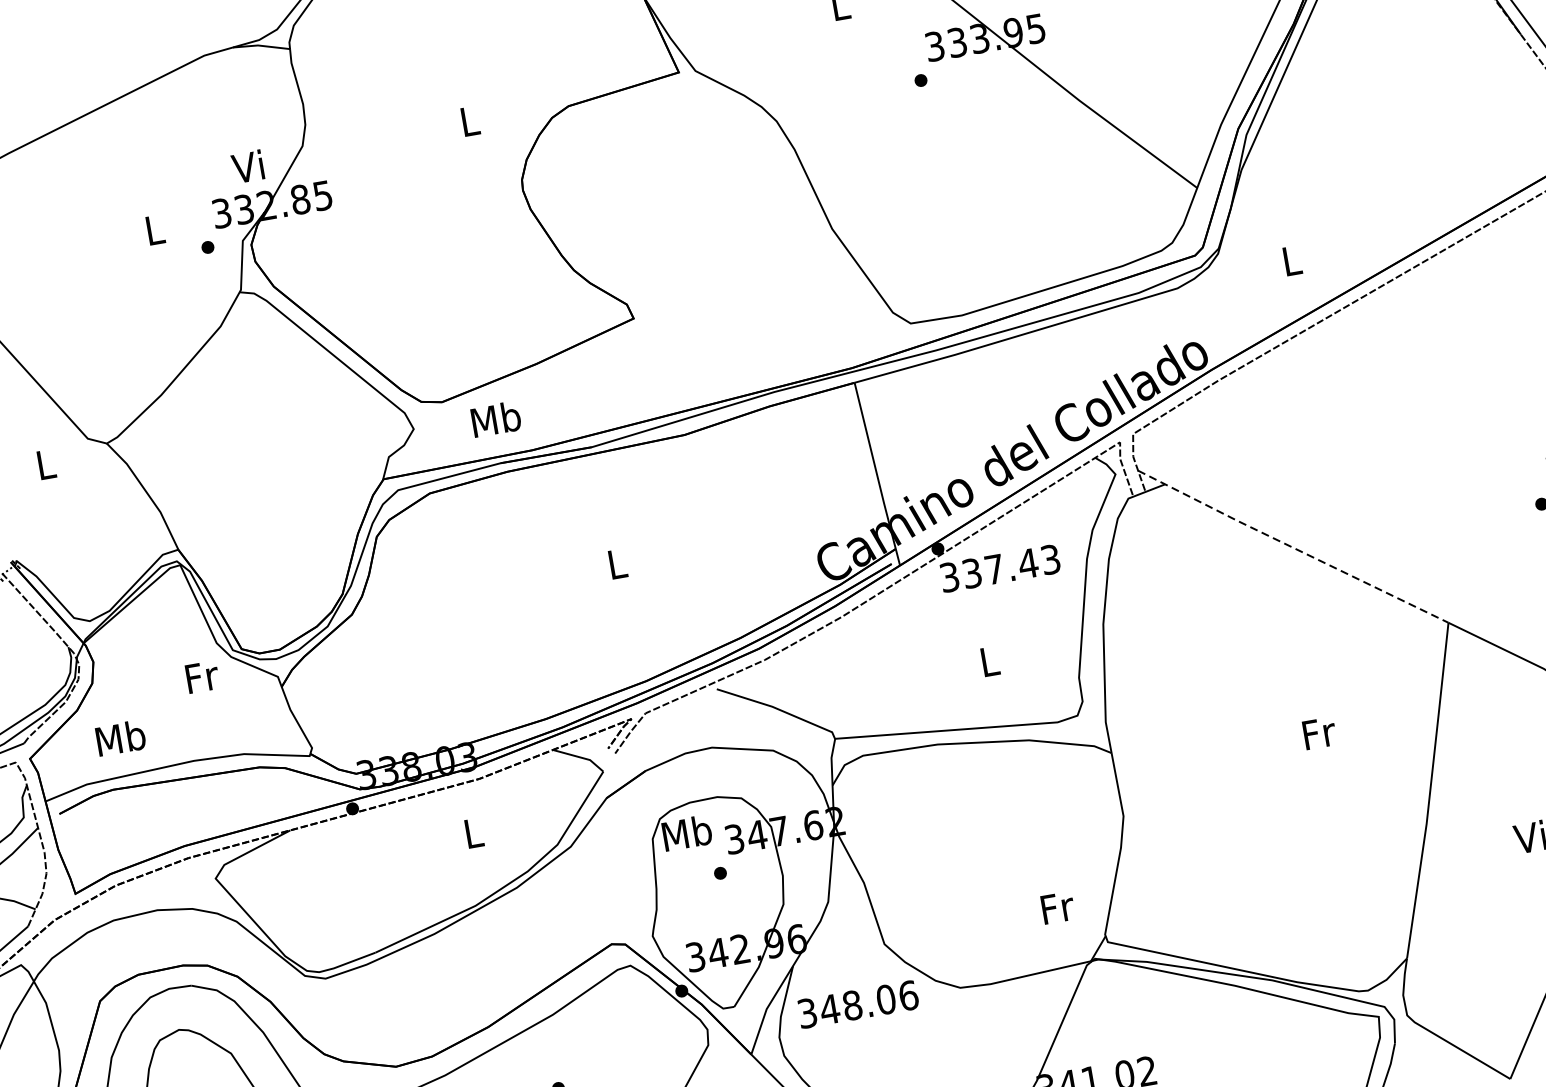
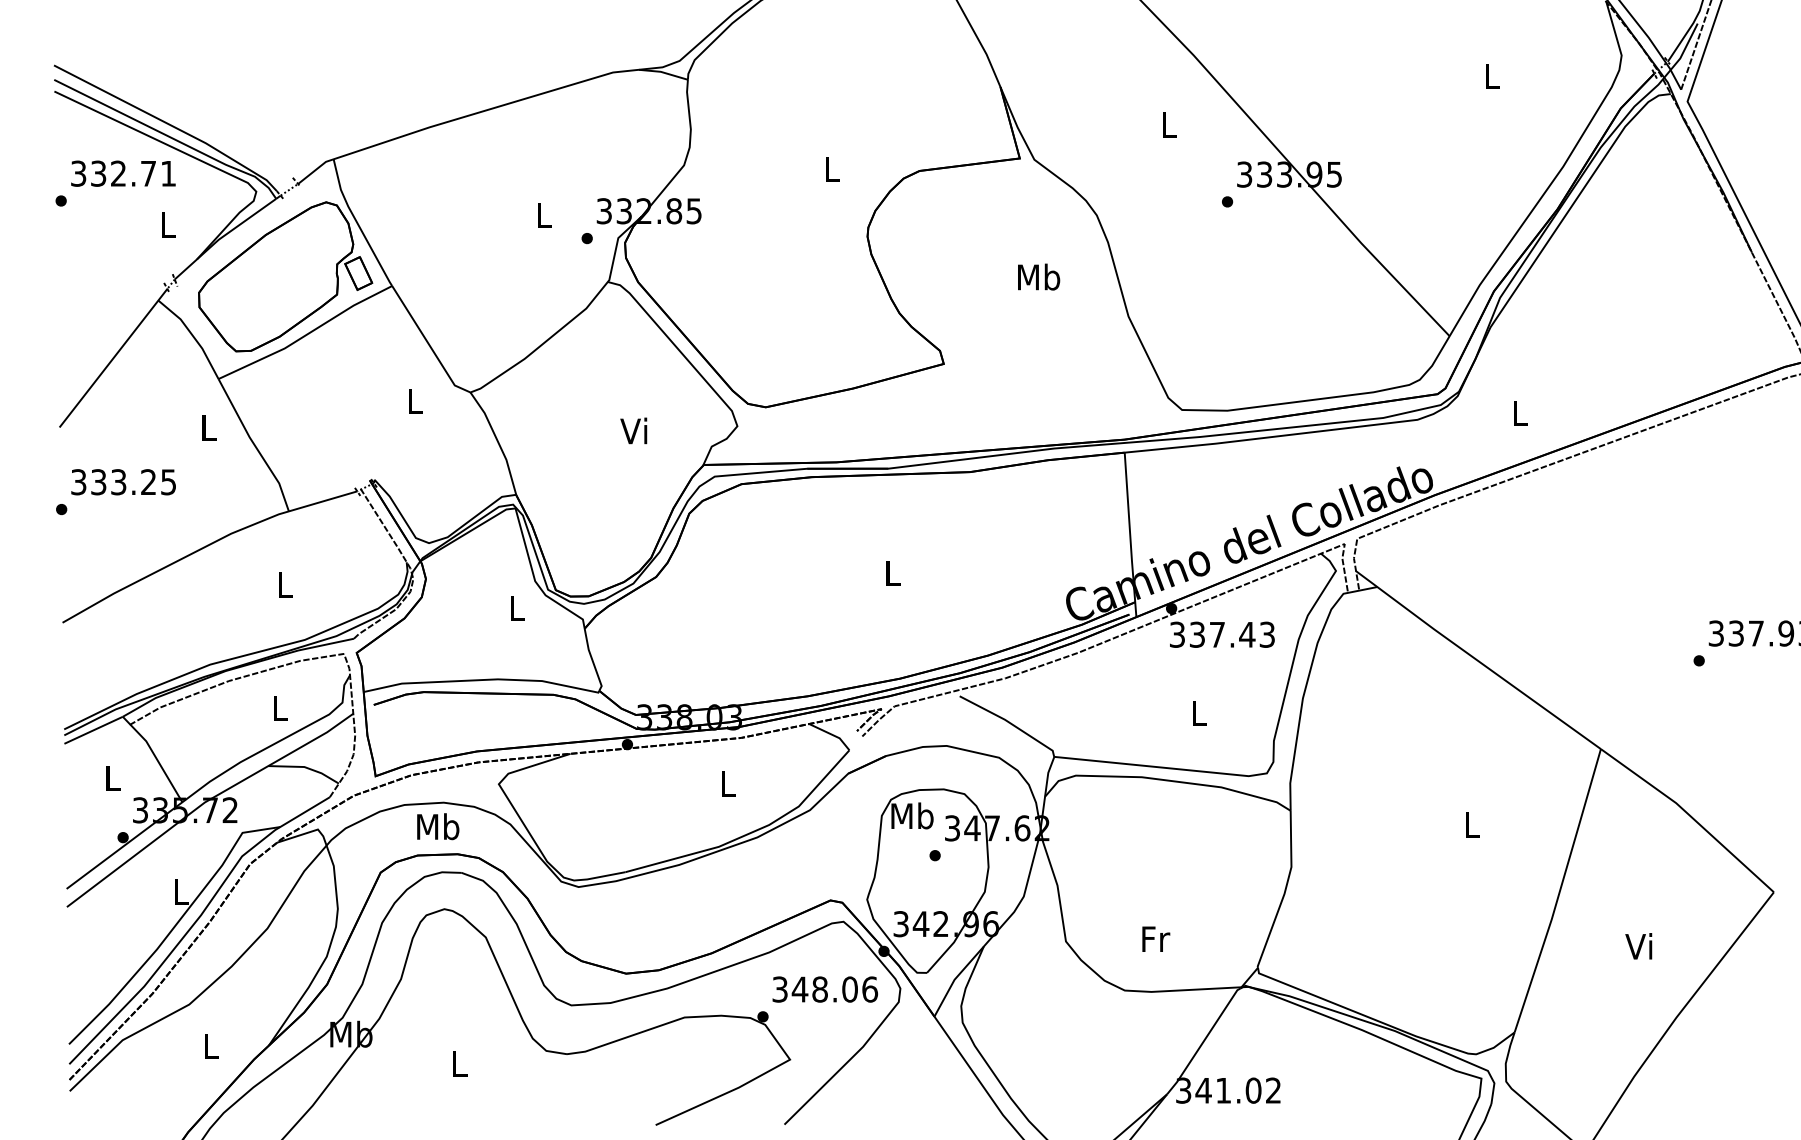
text: (247, 166) -> (633, 430), moved
text: (496, 418) -> (1039, 276), moved
line: (1293, 547) -> (1478, 660), dashed -> solid
text: (202, 677) -> (517, 608), Fr -> L
text: (1319, 732) -> (1473, 824), Fr -> L
text: (121, 737) -> (438, 826), moved
text: (1058, 906) -> (1156, 938), moved
text: (857, 1004) -> (824, 989), moved

